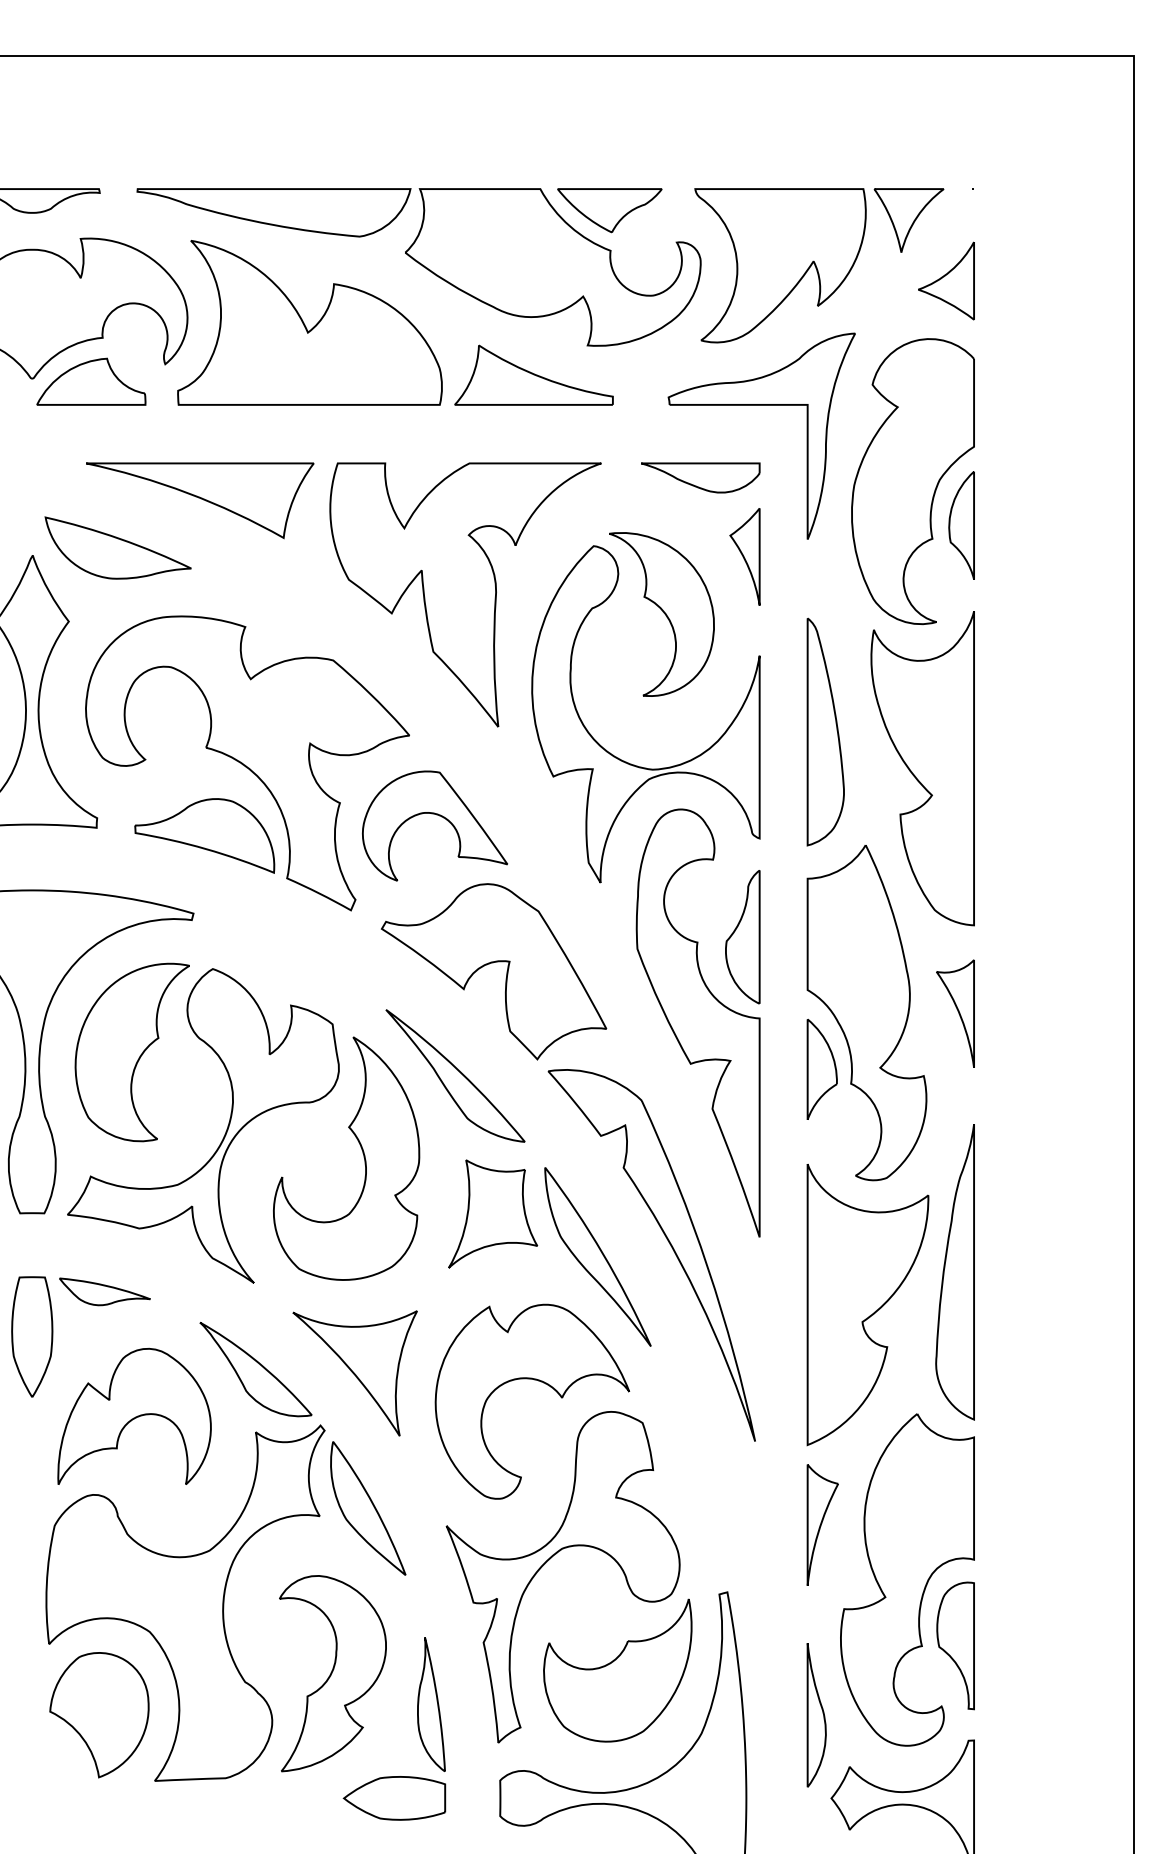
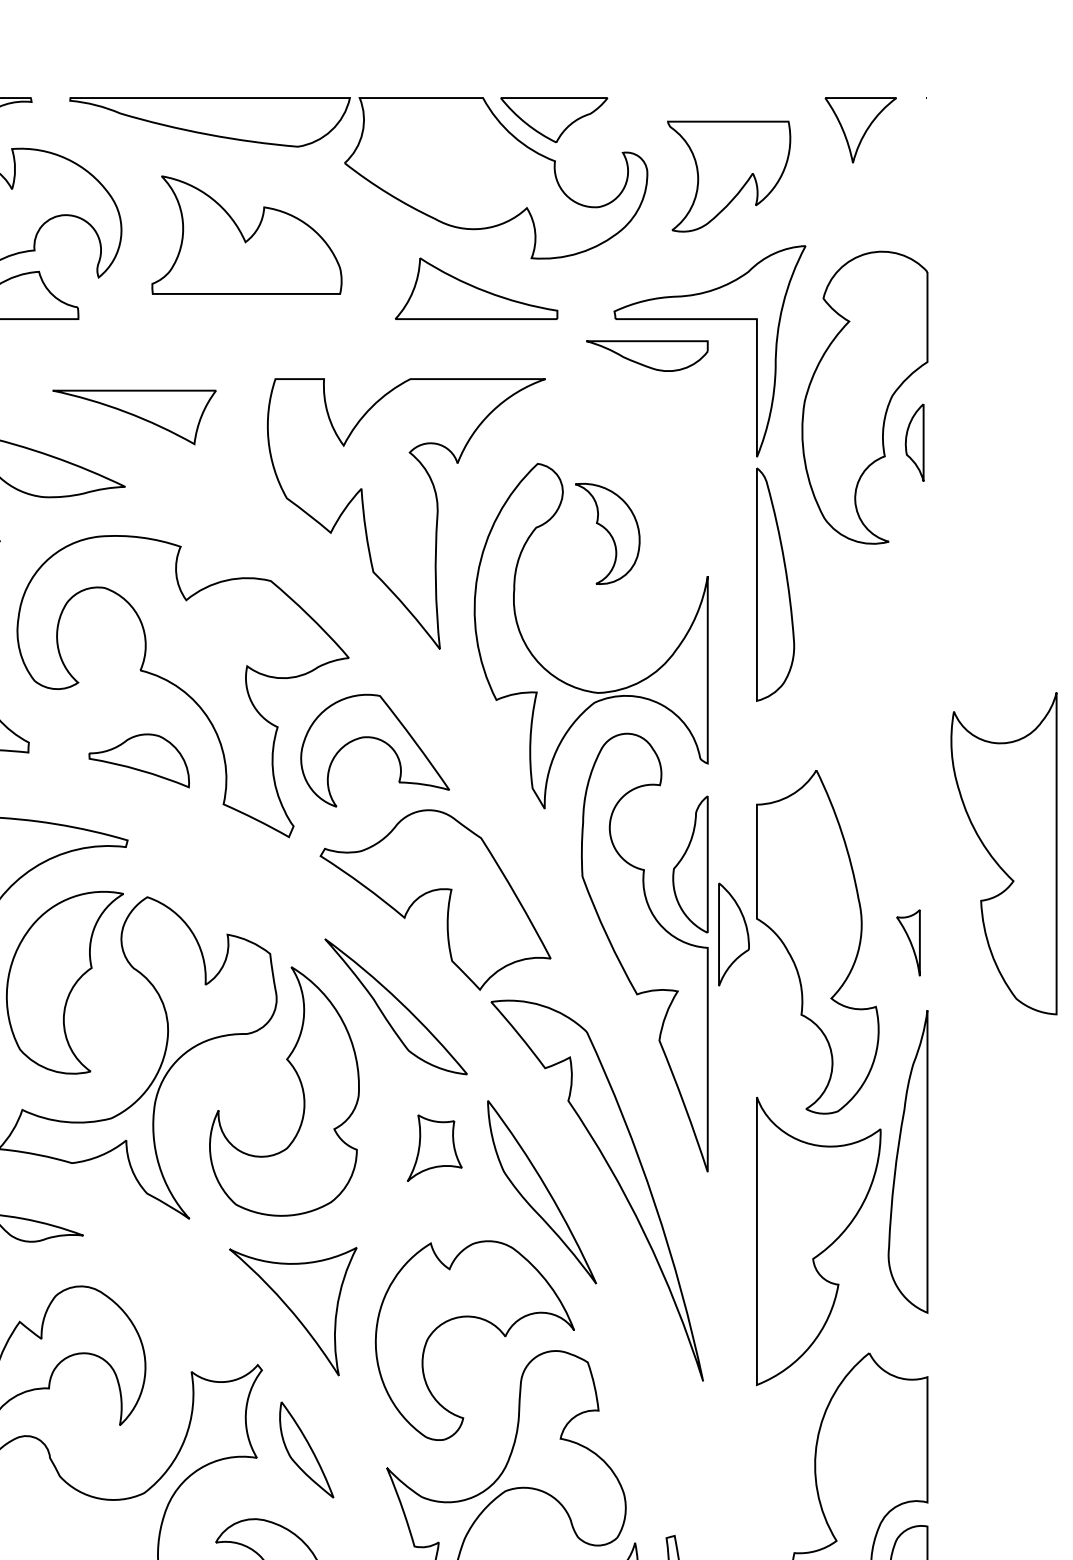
part: (780, 265) -> (729, 176), size x0.7
part: (946, 280) -> (899, 191), removed
part: (309, 322) -> (246, 234), size x0.7
part: (700, 477) -> (647, 355), moved
part: (200, 500) -> (134, 417), size x0.7
part: (961, 525) -> (914, 442), size x0.7
part: (744, 556) -> (692, 474), removed
part: (661, 614) -> (607, 533), size x0.6
part: (825, 731) -> (775, 584), moved
part: (922, 768) -> (1003, 853), moved
part: (204, 835) -> (138, 760), size x0.7
part: (955, 1013) -> (908, 942), size x0.6
part: (821, 1068) -> (733, 933), moved
part: (493, 1213) -> (435, 1147), size x0.6
part: (954, 1272) -> (907, 1162), moved
part: (255, 1369) -> (191, 1307), removed
part: (368, 1508) -> (306, 1450), size x0.7
part: (822, 1524) -> (772, 1466), removed

